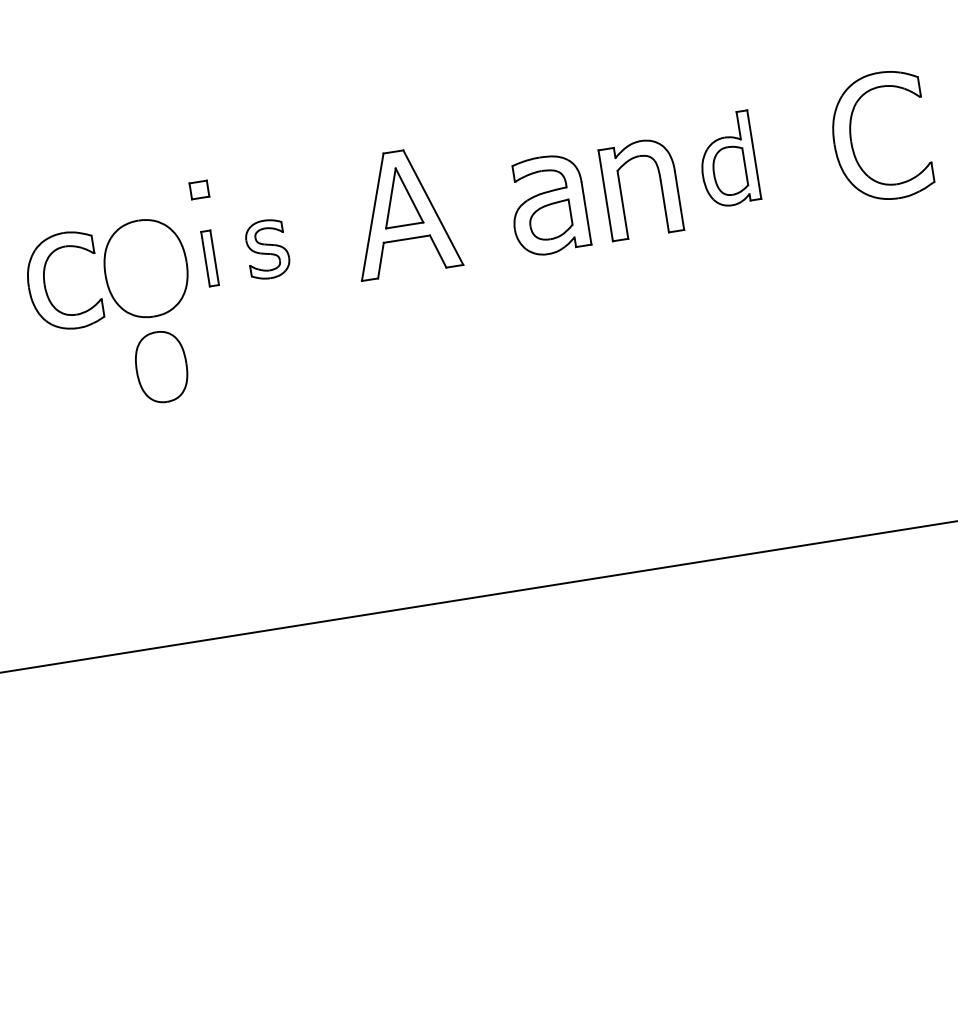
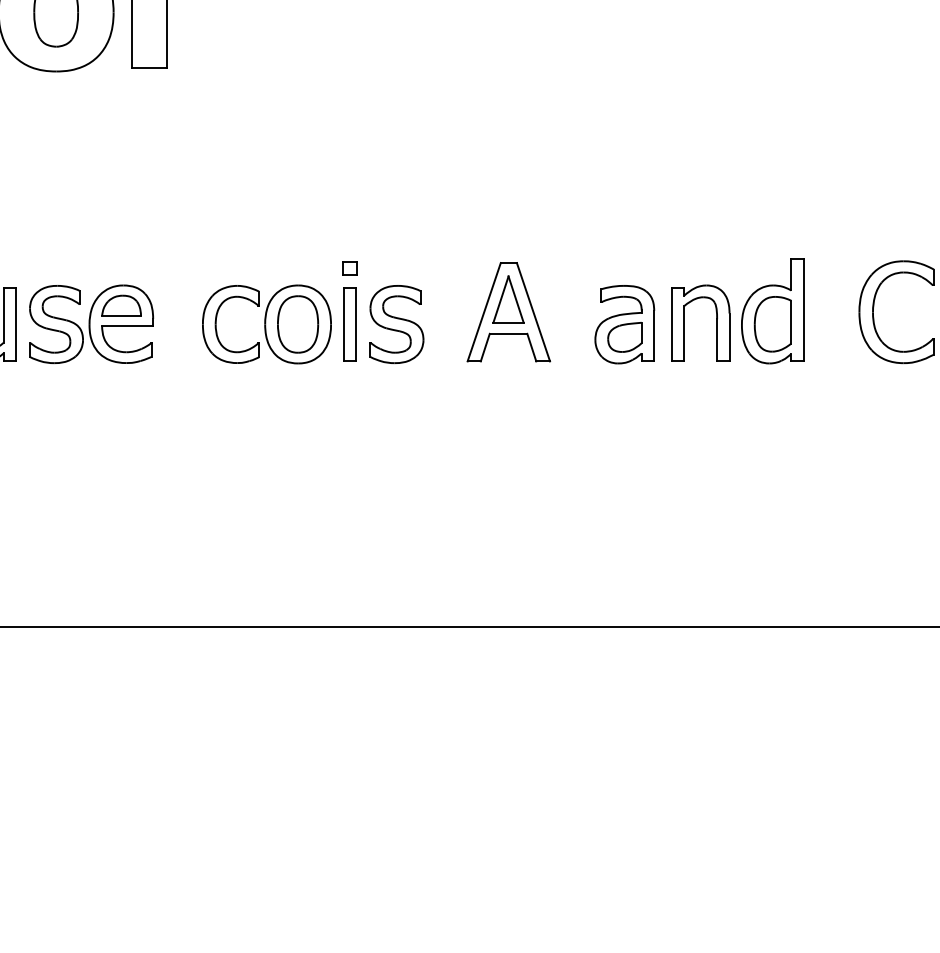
part: (727, 160) -> (772, 311), size x1.43
part: (267, 249) -> (396, 324), size x1.67
part: (209, 258) -> (349, 324), size x1.67
part: (162, 367) -> (298, 324), moved

